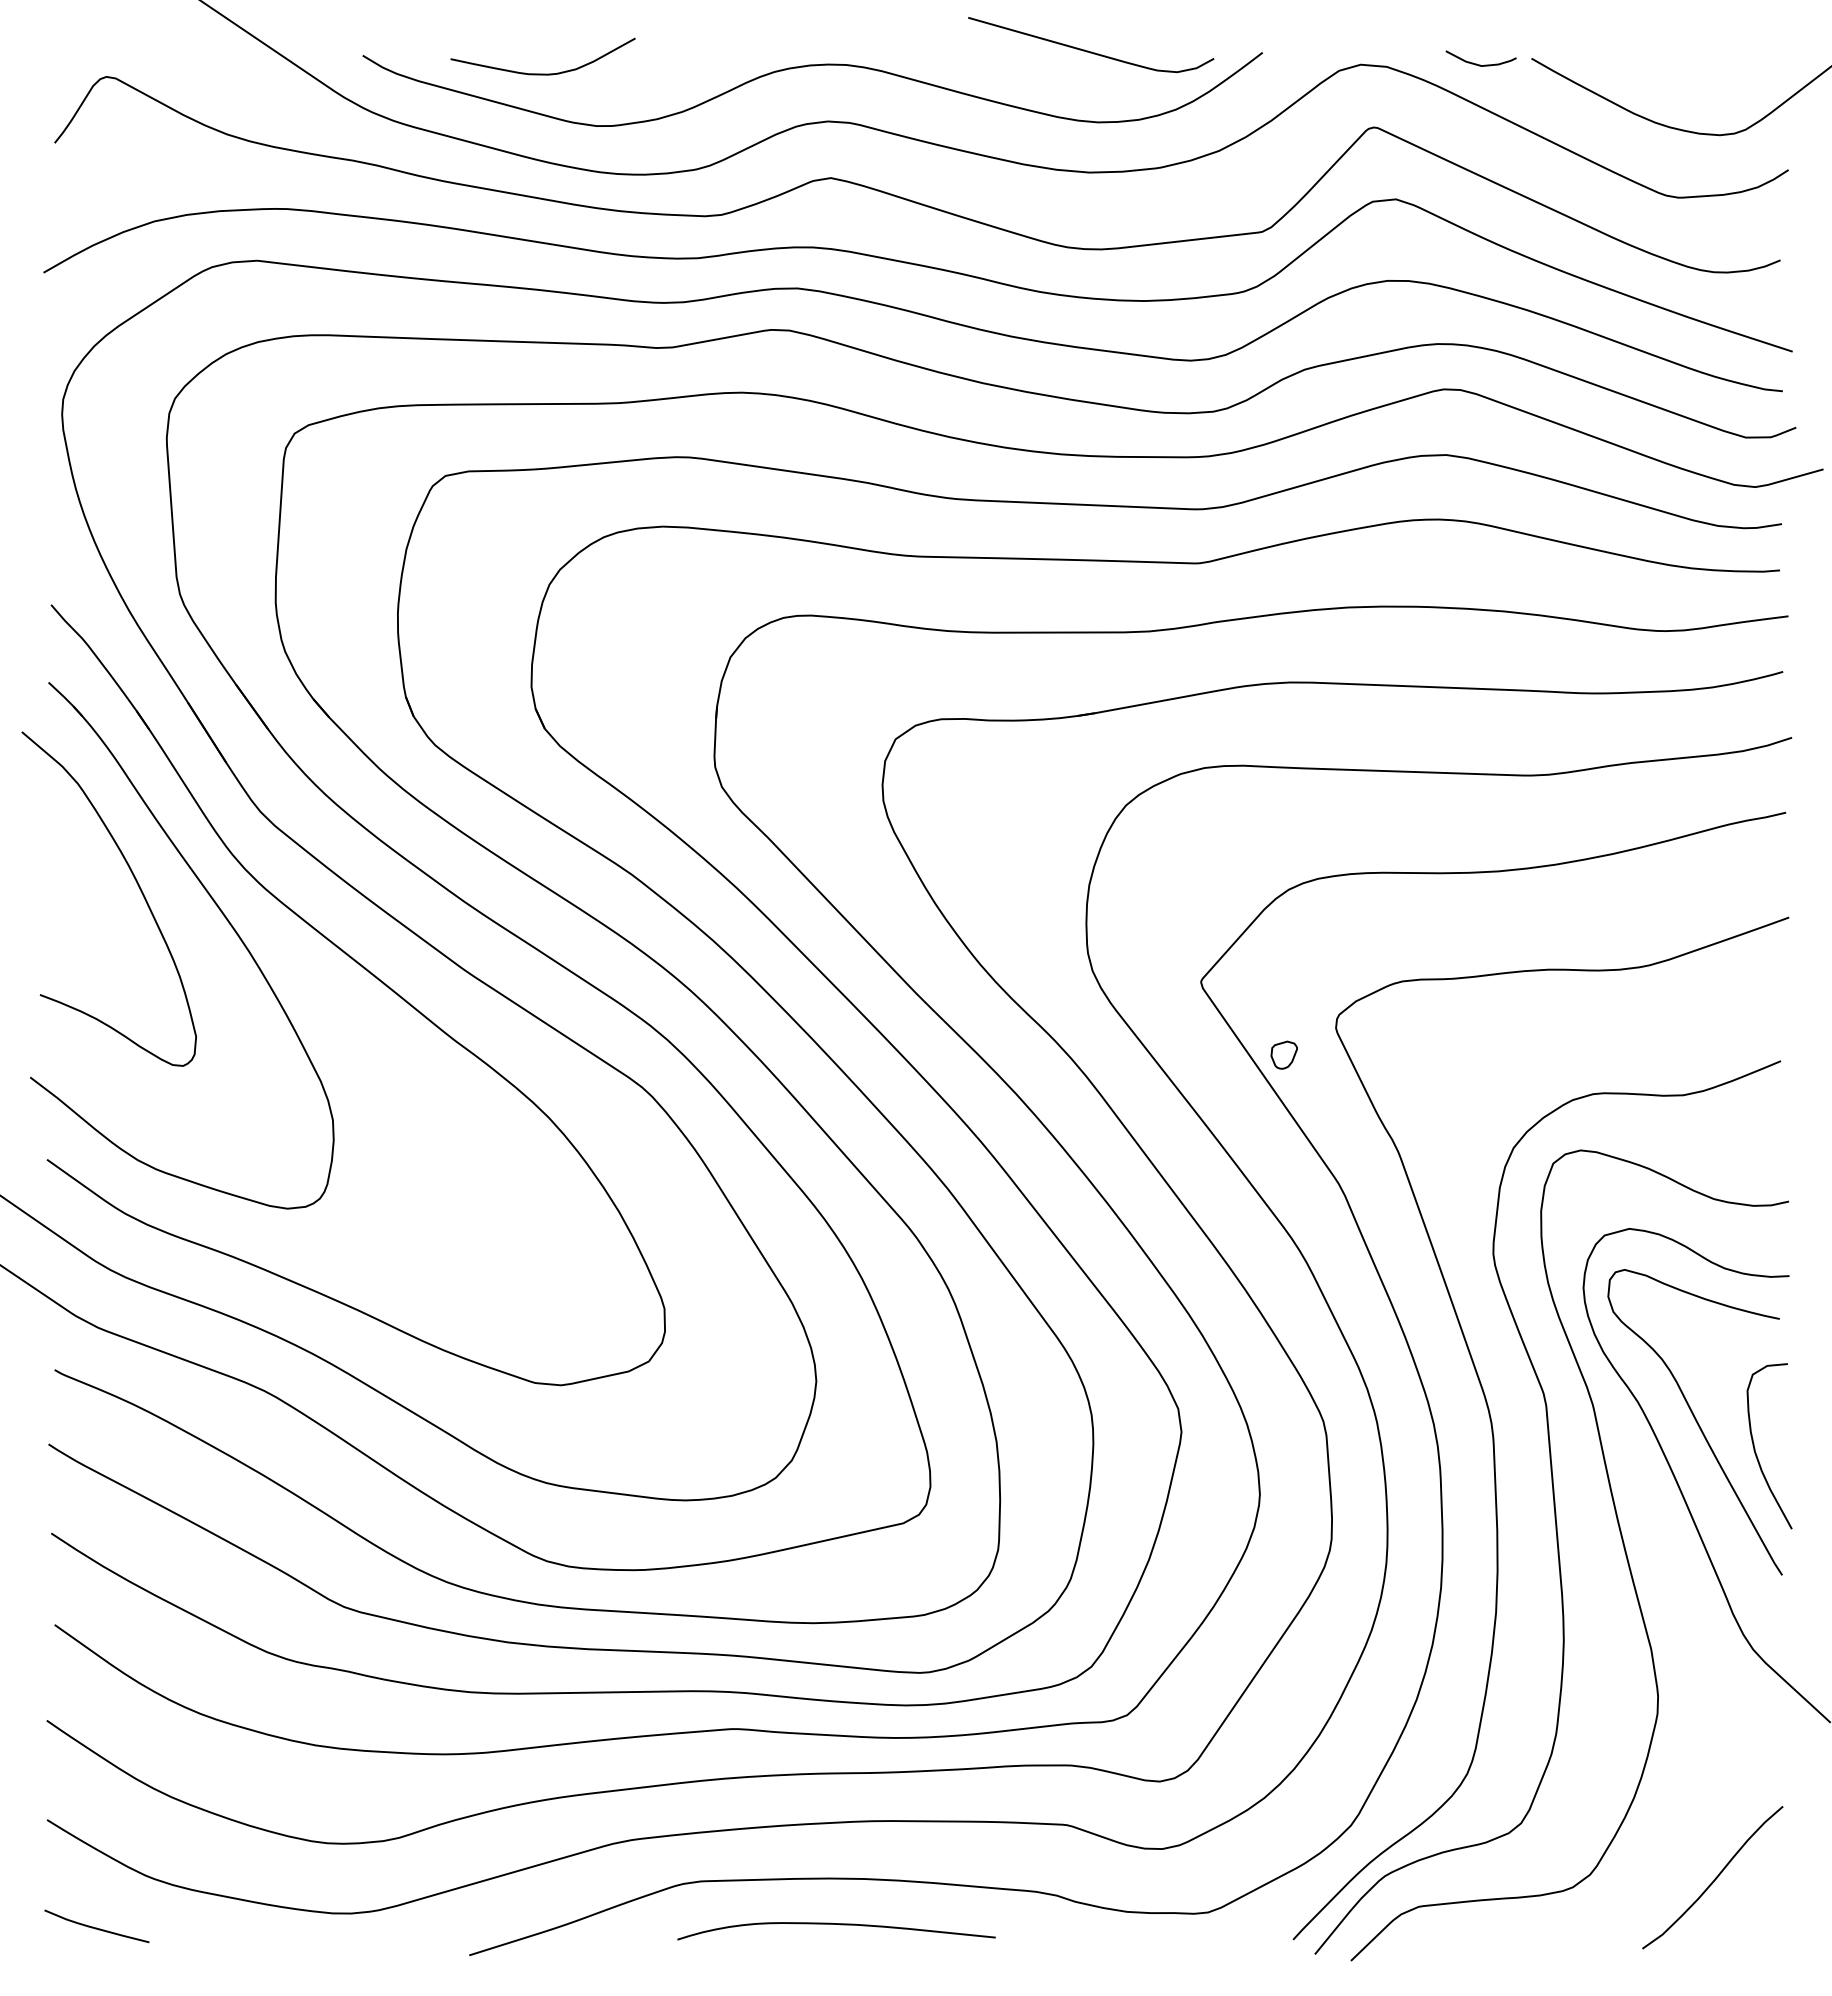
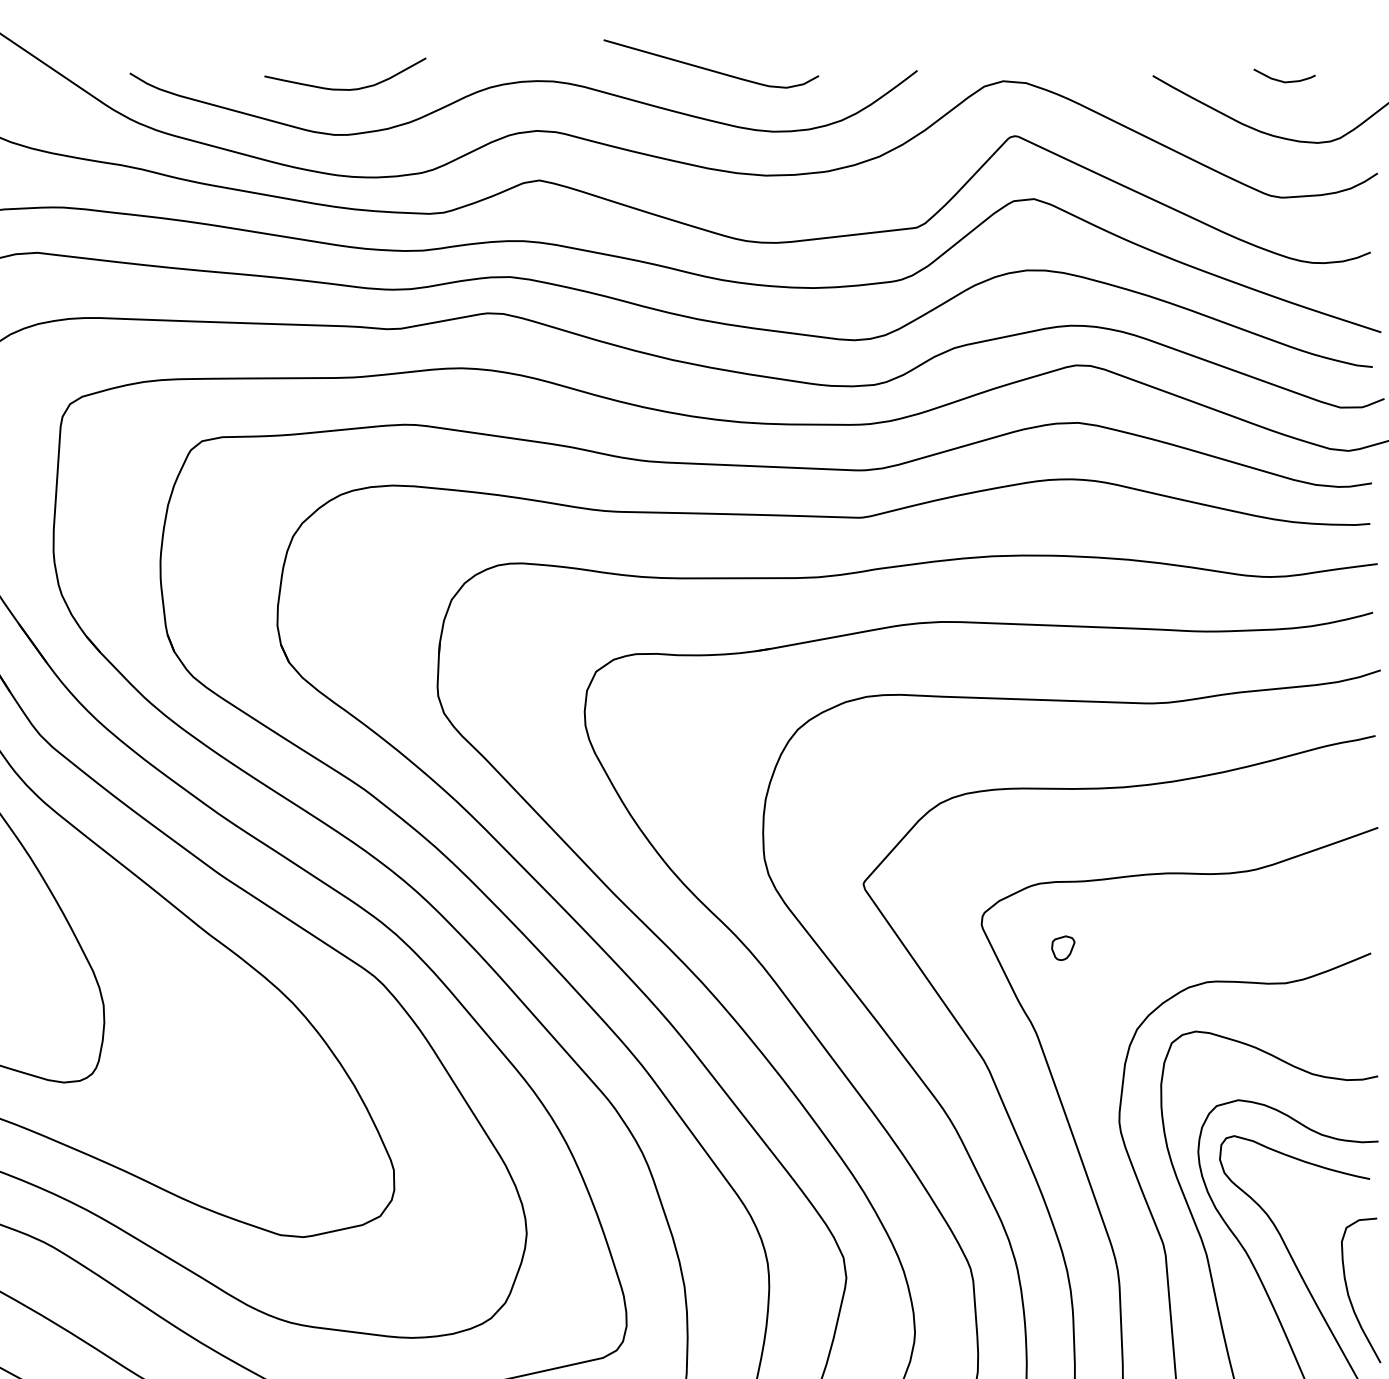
curve: (1088, 50) -> (708, 68), moved
curve: (1480, 64) -> (1284, 81), moved
curve: (542, 73) -> (344, 88), moved
part: (1283, 1054) -> (1062, 947), moved

